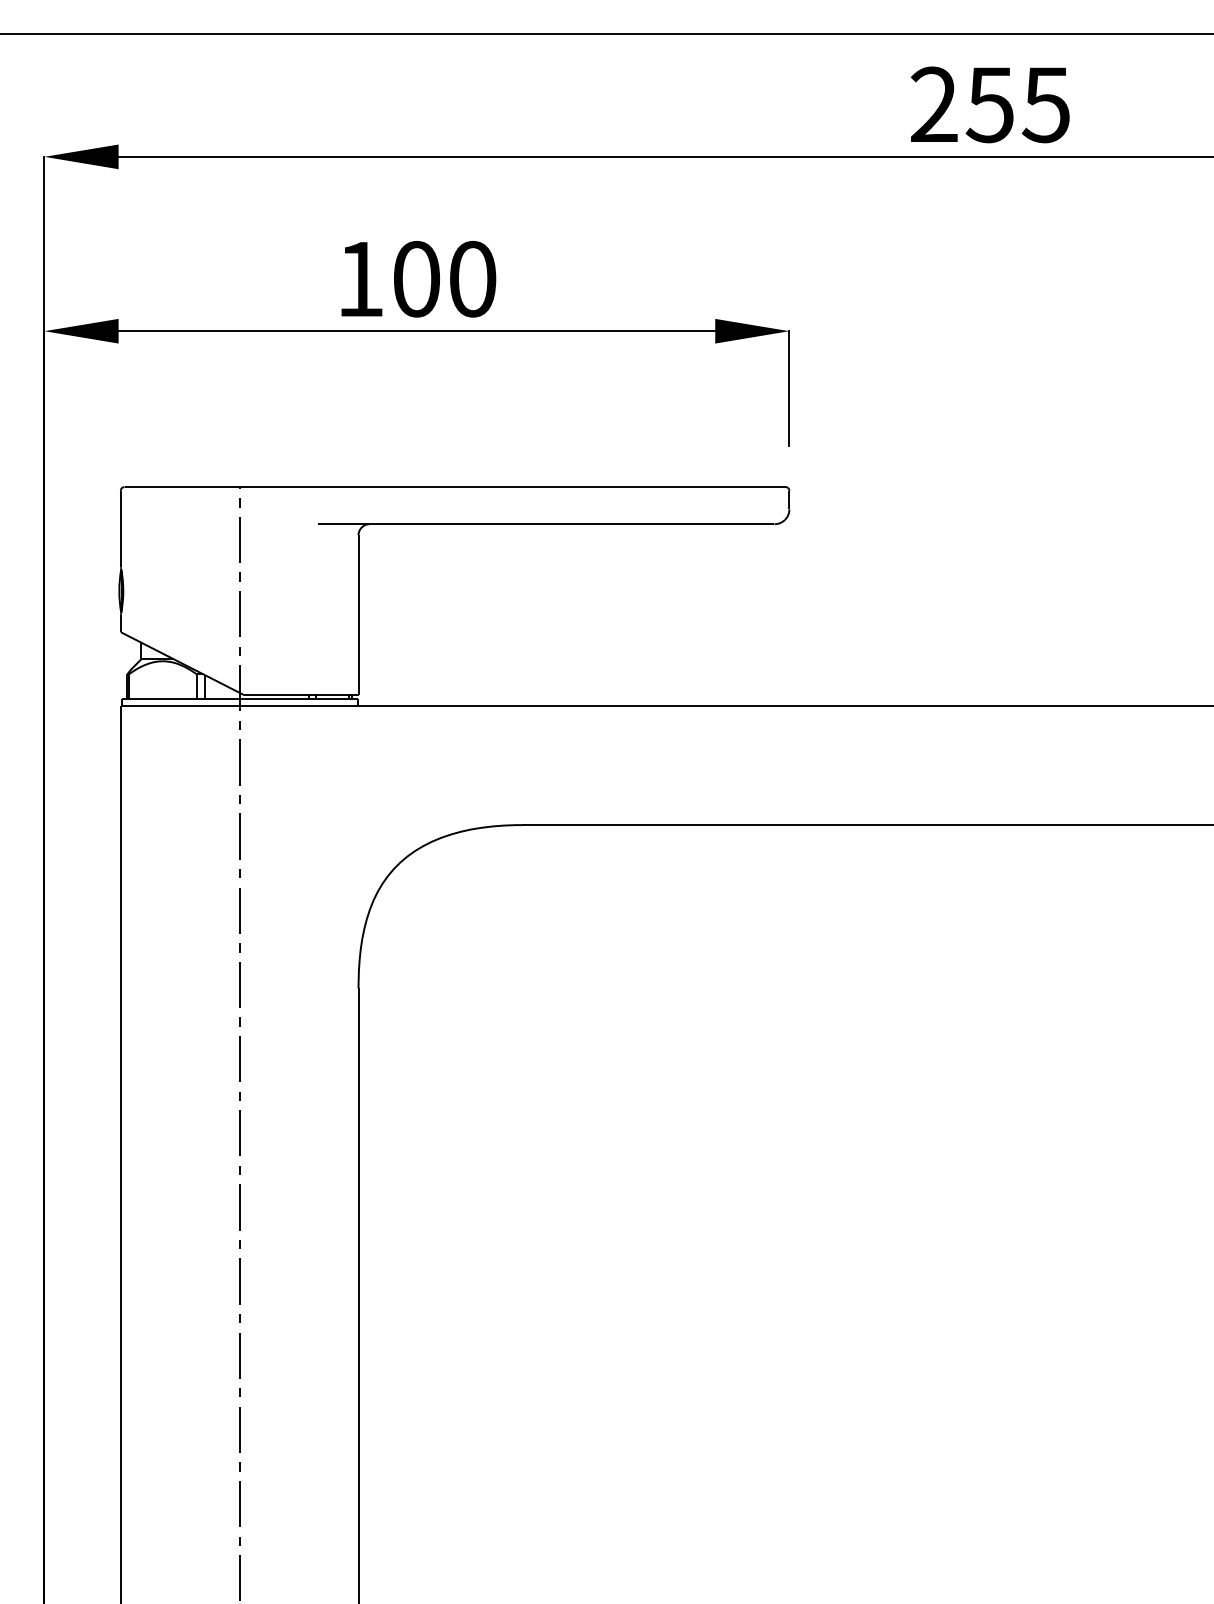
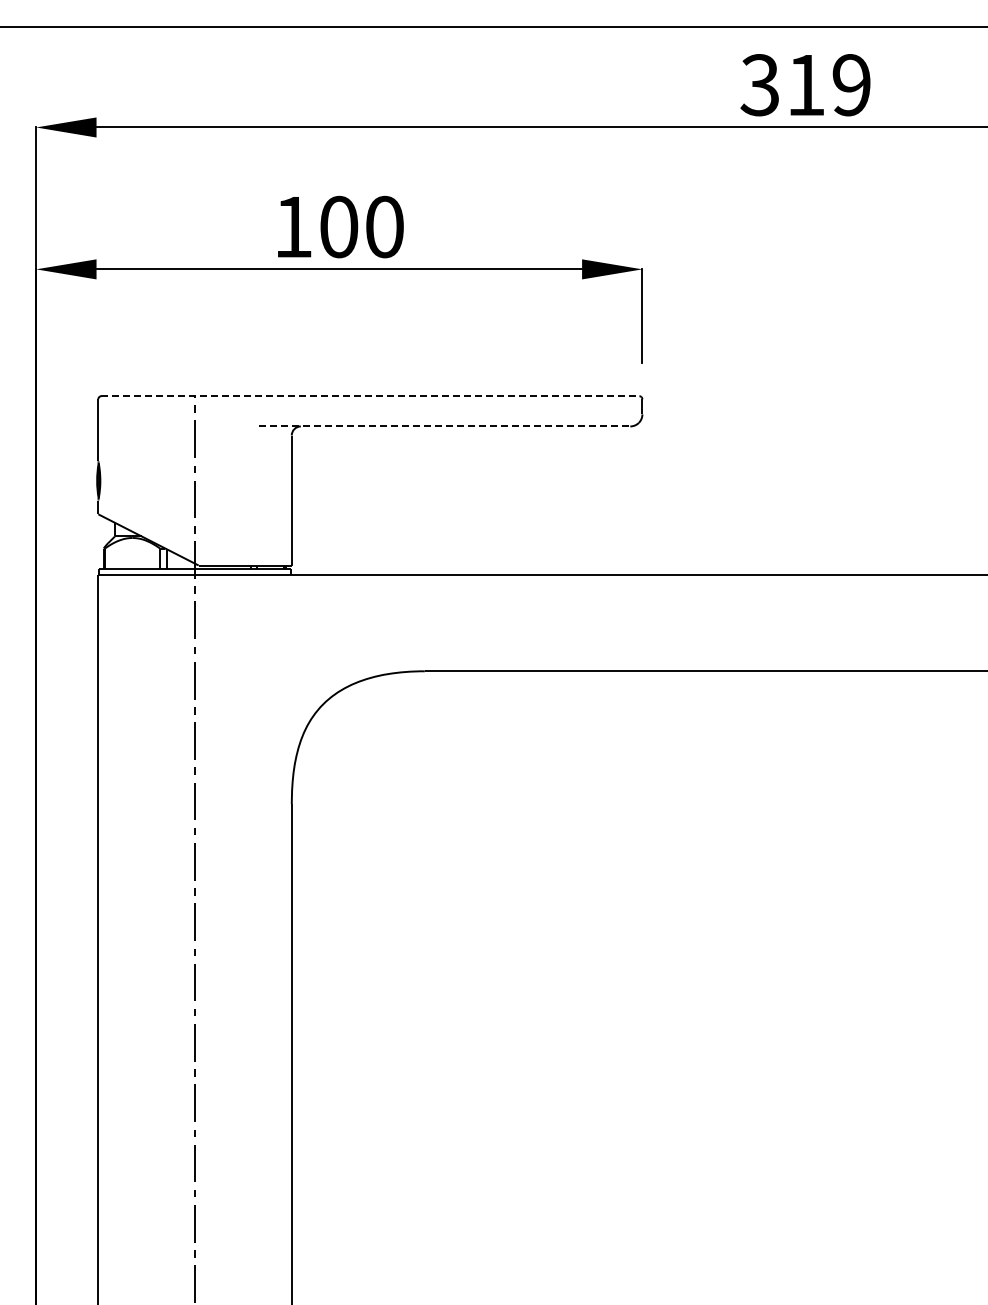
text: (989, 105) -> (805, 85), 255 -> 319
line: (455, 487) -> (370, 396), solid -> dashed
line: (546, 524) -> (444, 426), solid -> dashed

